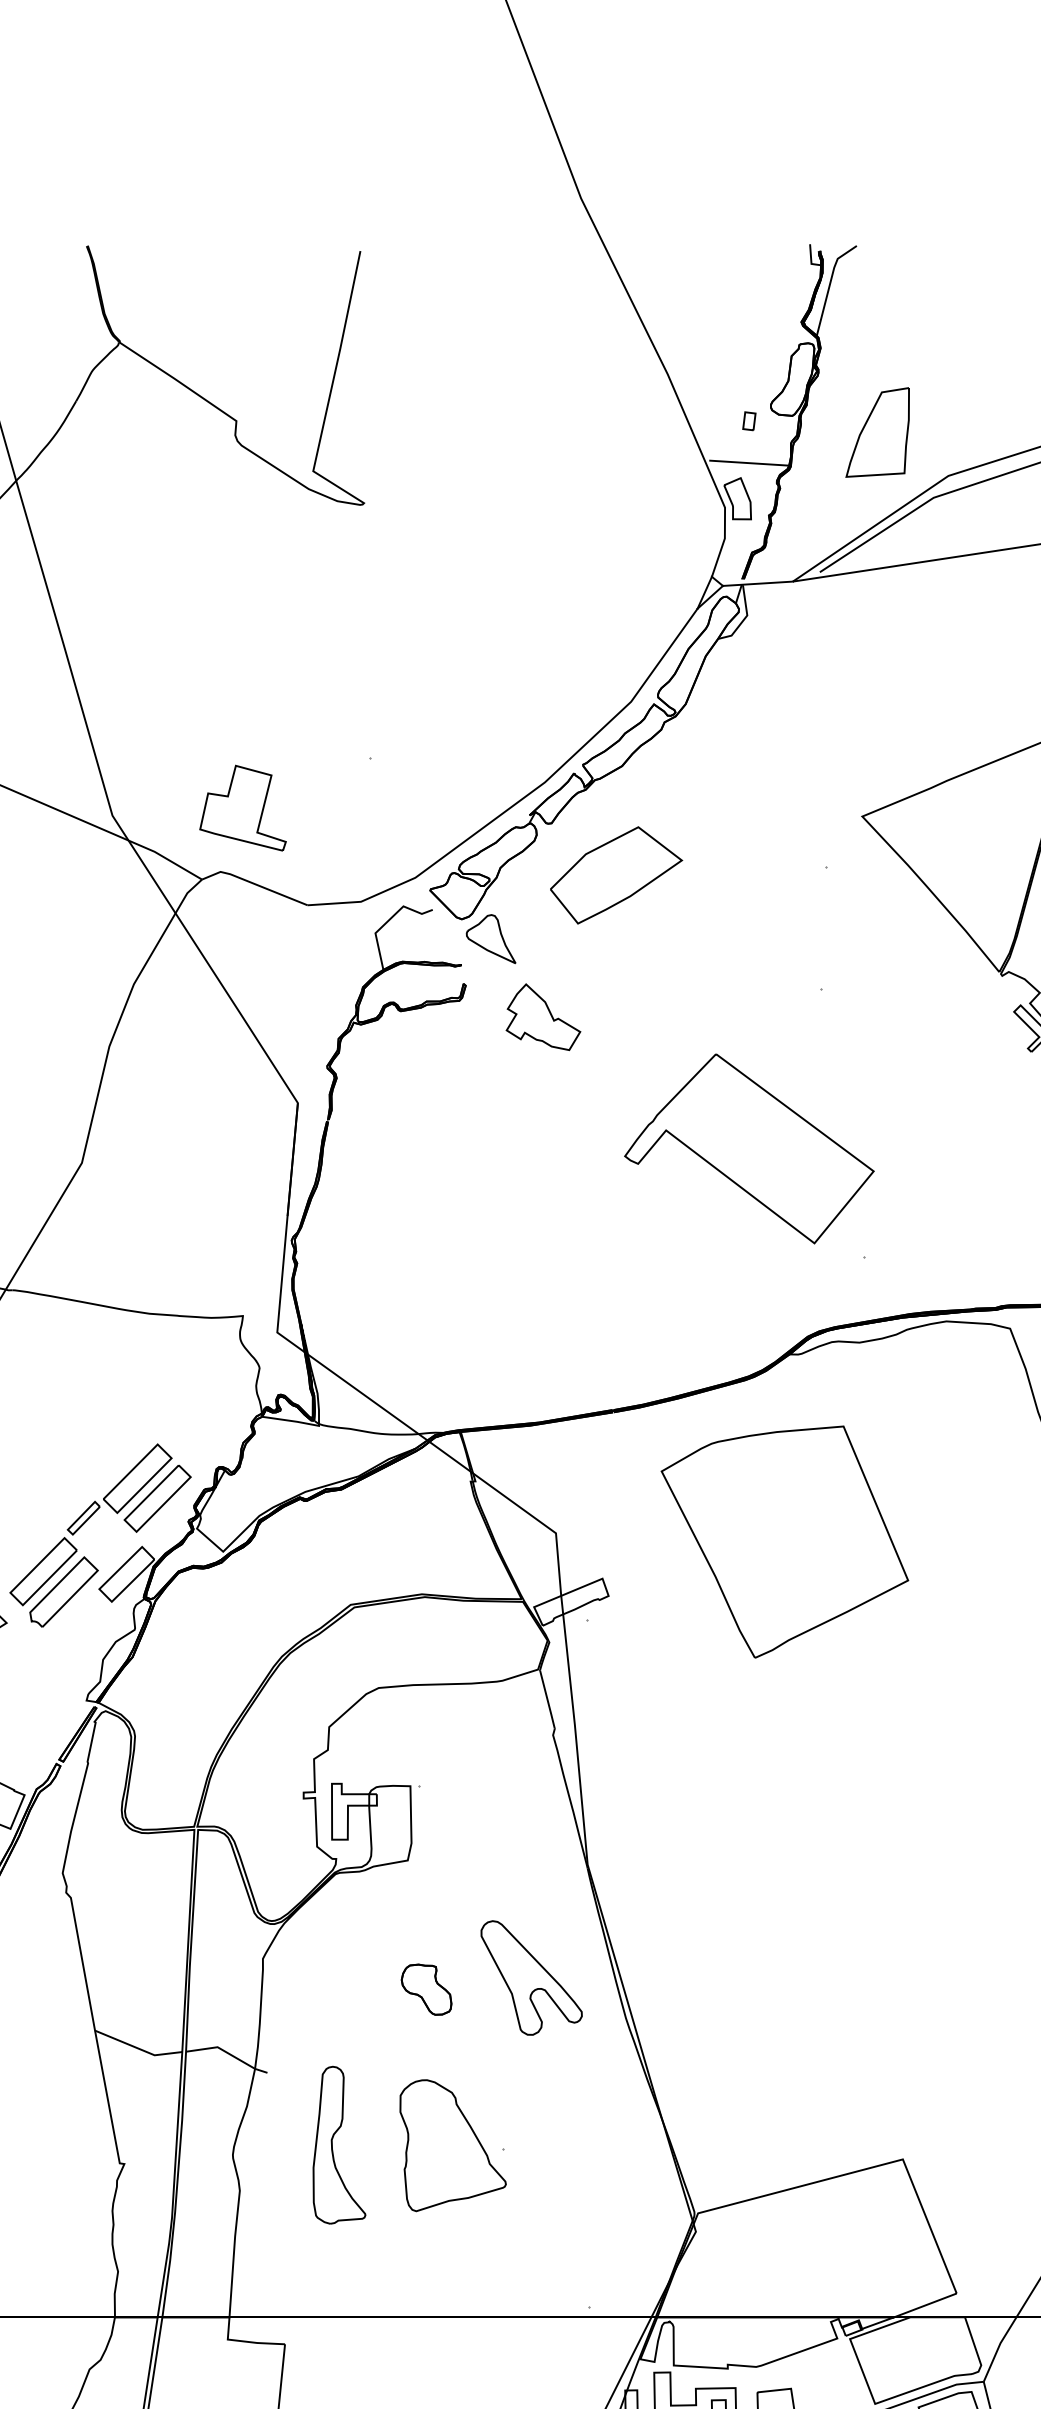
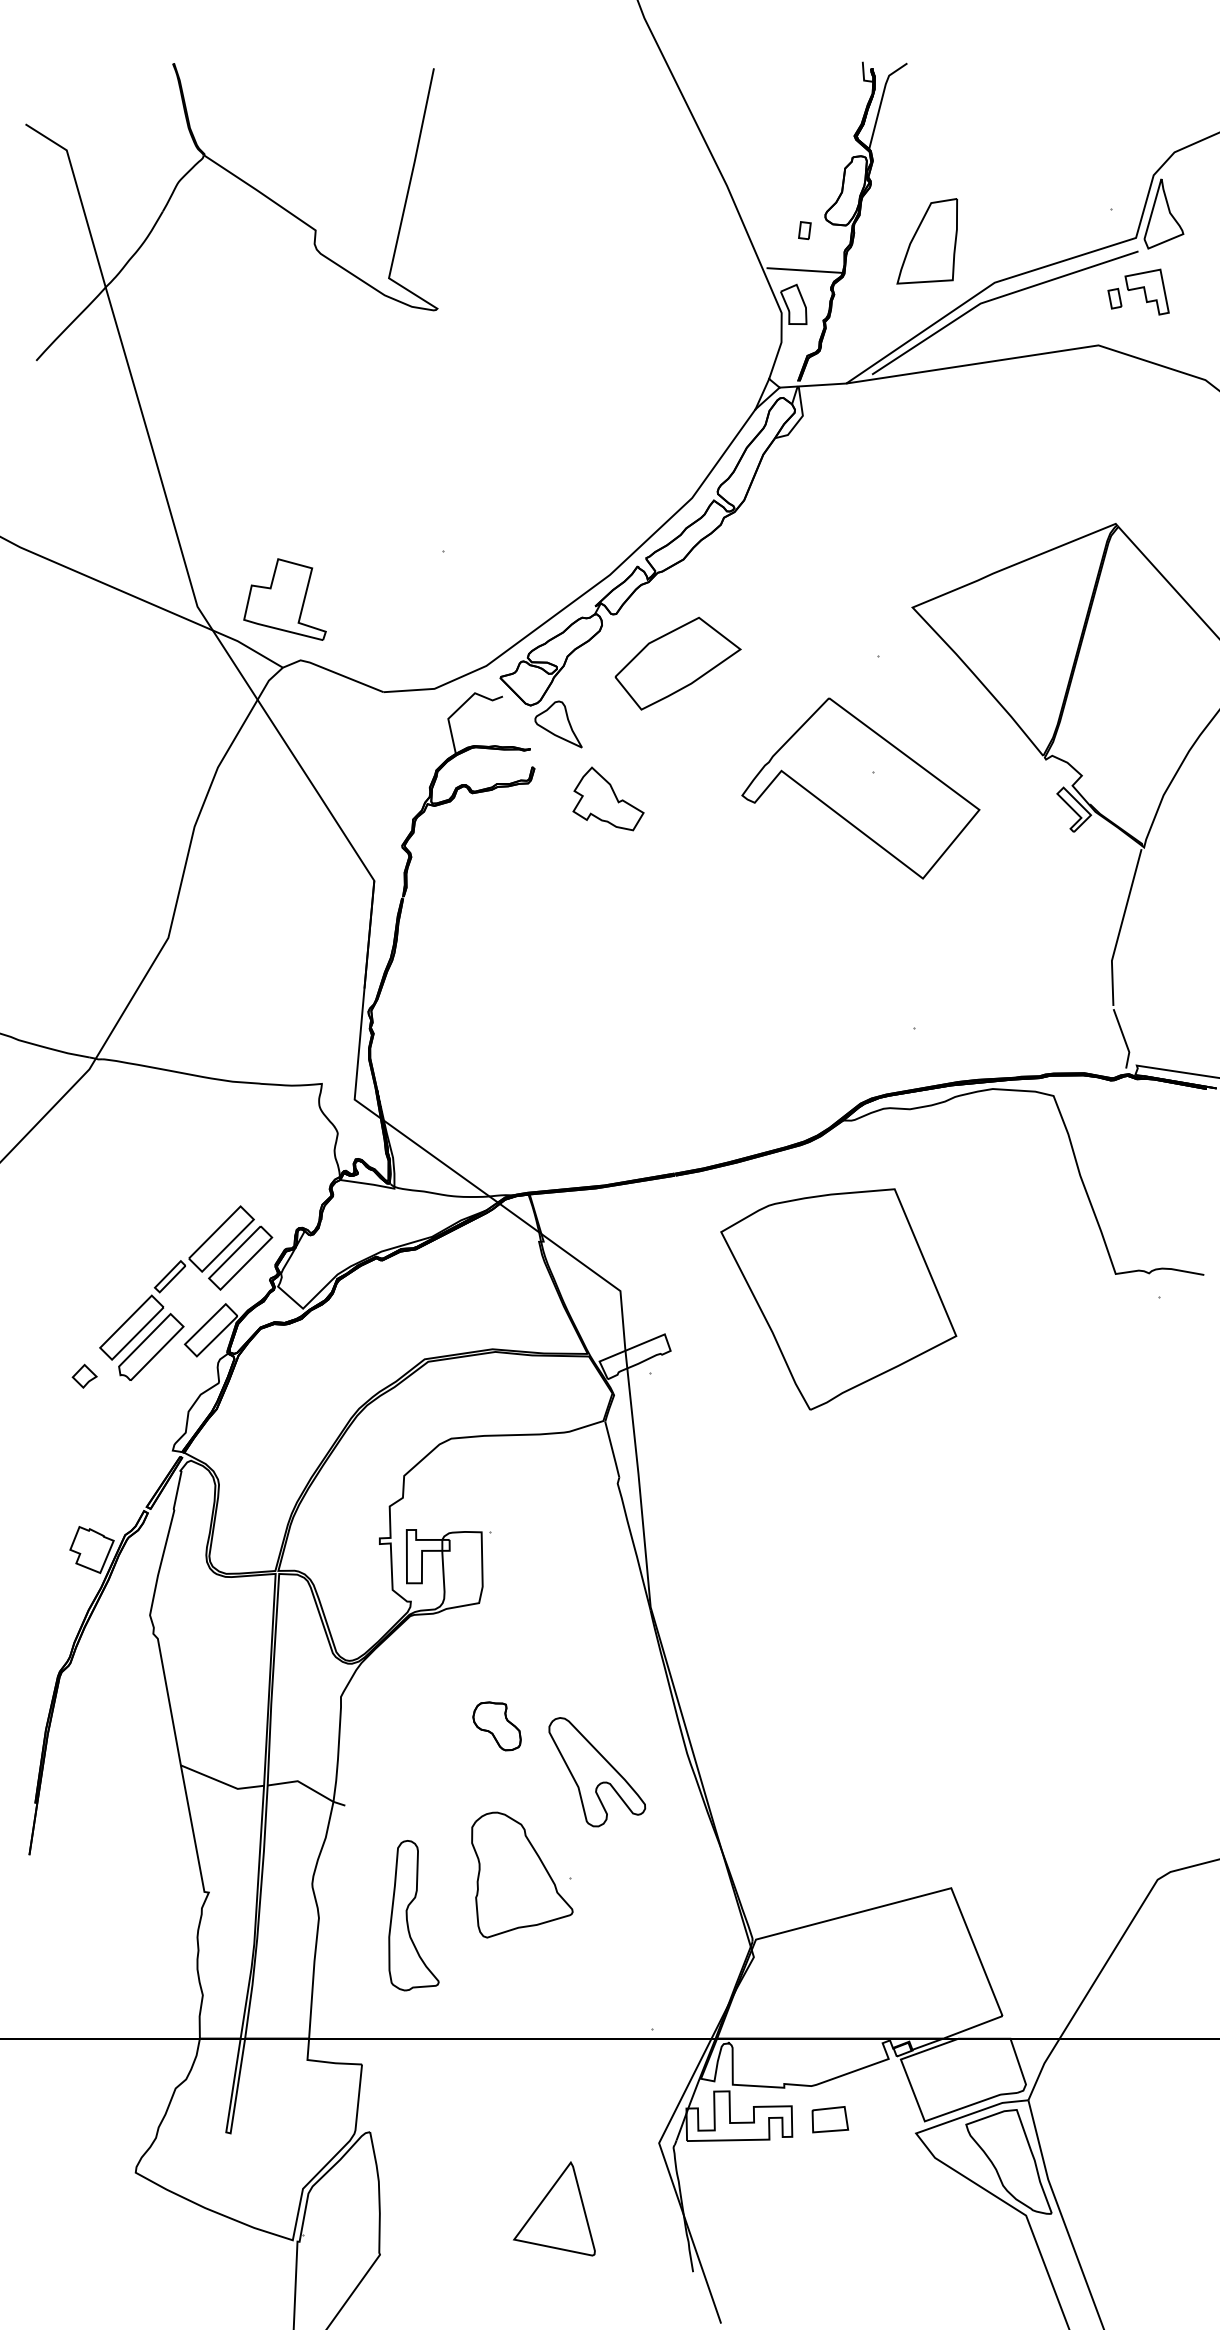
part: (242, 808) -> (284, 599), moved
part: (748, 1148) -> (860, 788), moved
part: (531, 1978) -> (597, 1772), moved
part: (338, 2145) -> (413, 1915), moved

